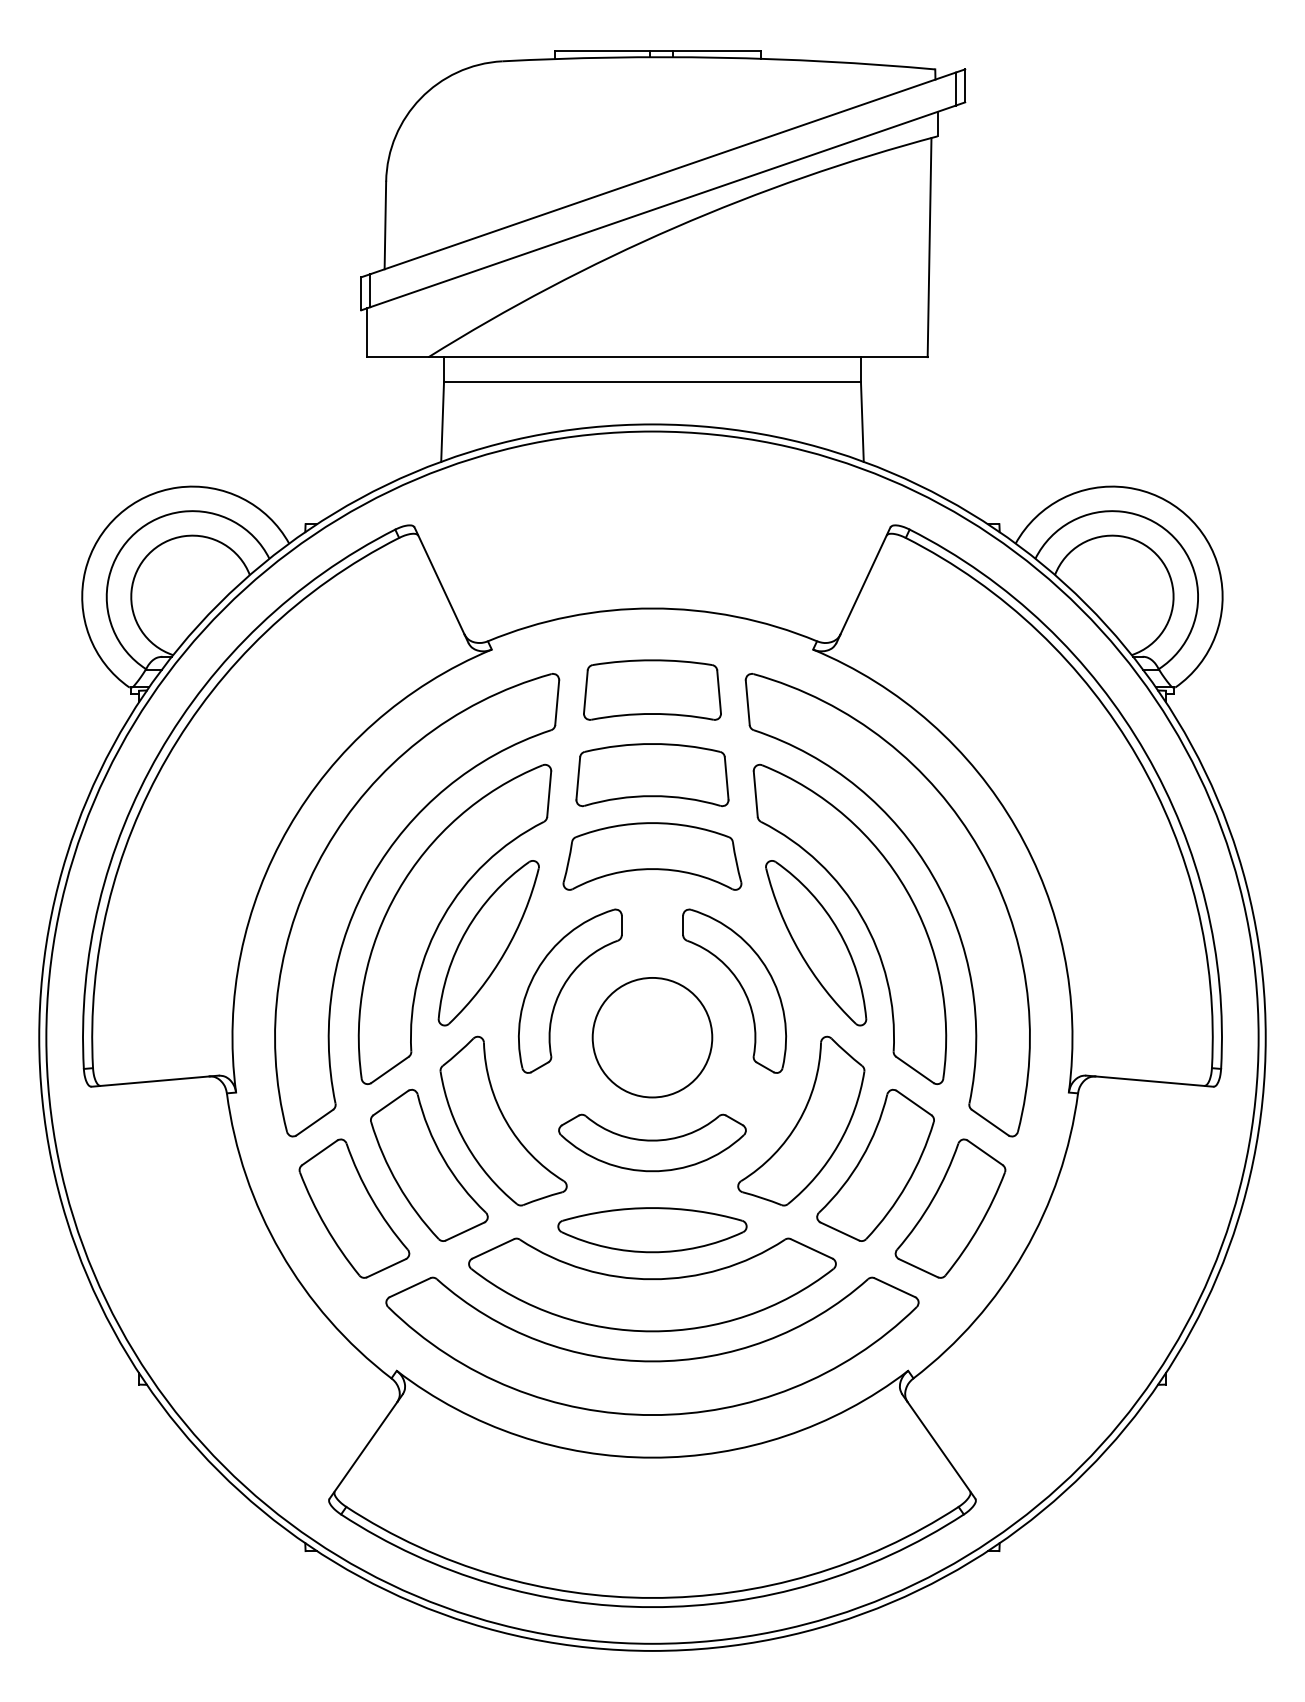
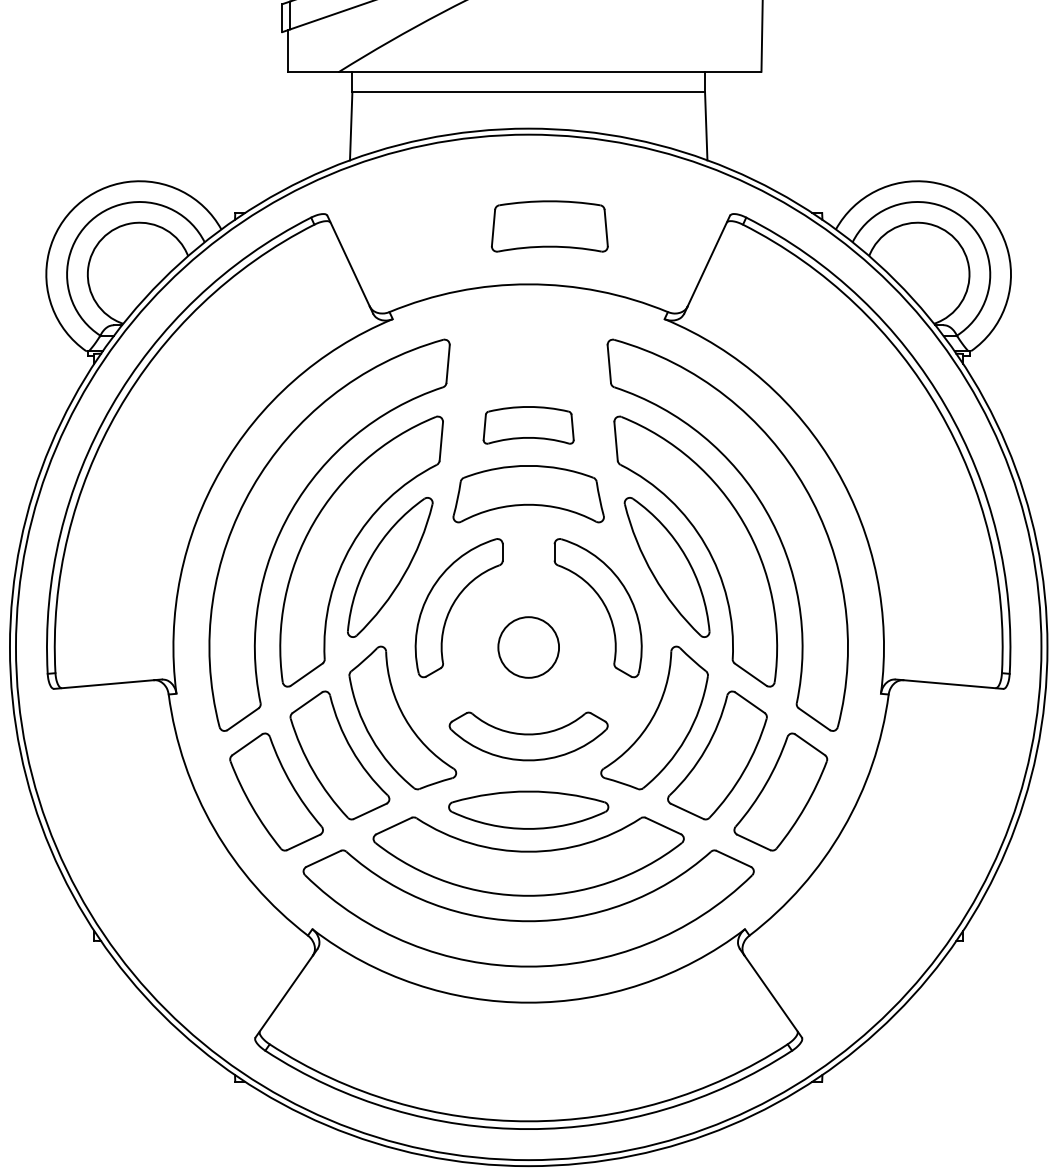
part: (652, 689) -> (549, 225), moved
part: (652, 775) -> (528, 425), size x0.7
circle: (652, 1037) -> (528, 647), size x0.6

